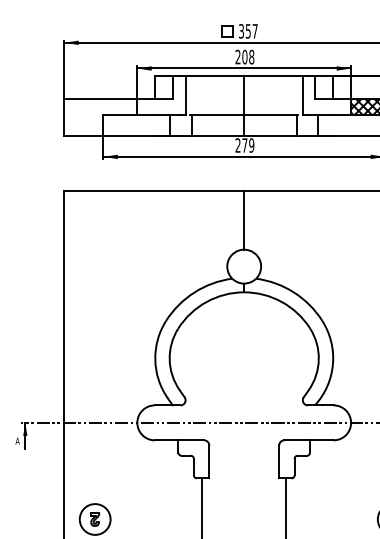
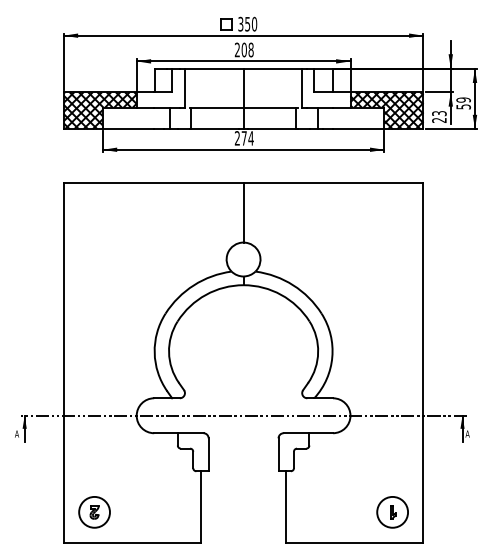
text: (255, 30) -> (254, 23), 357 -> 350
hatch: (100, 117) -> (99, 110), added
text: (251, 145) -> (250, 138), 279 -> 274

